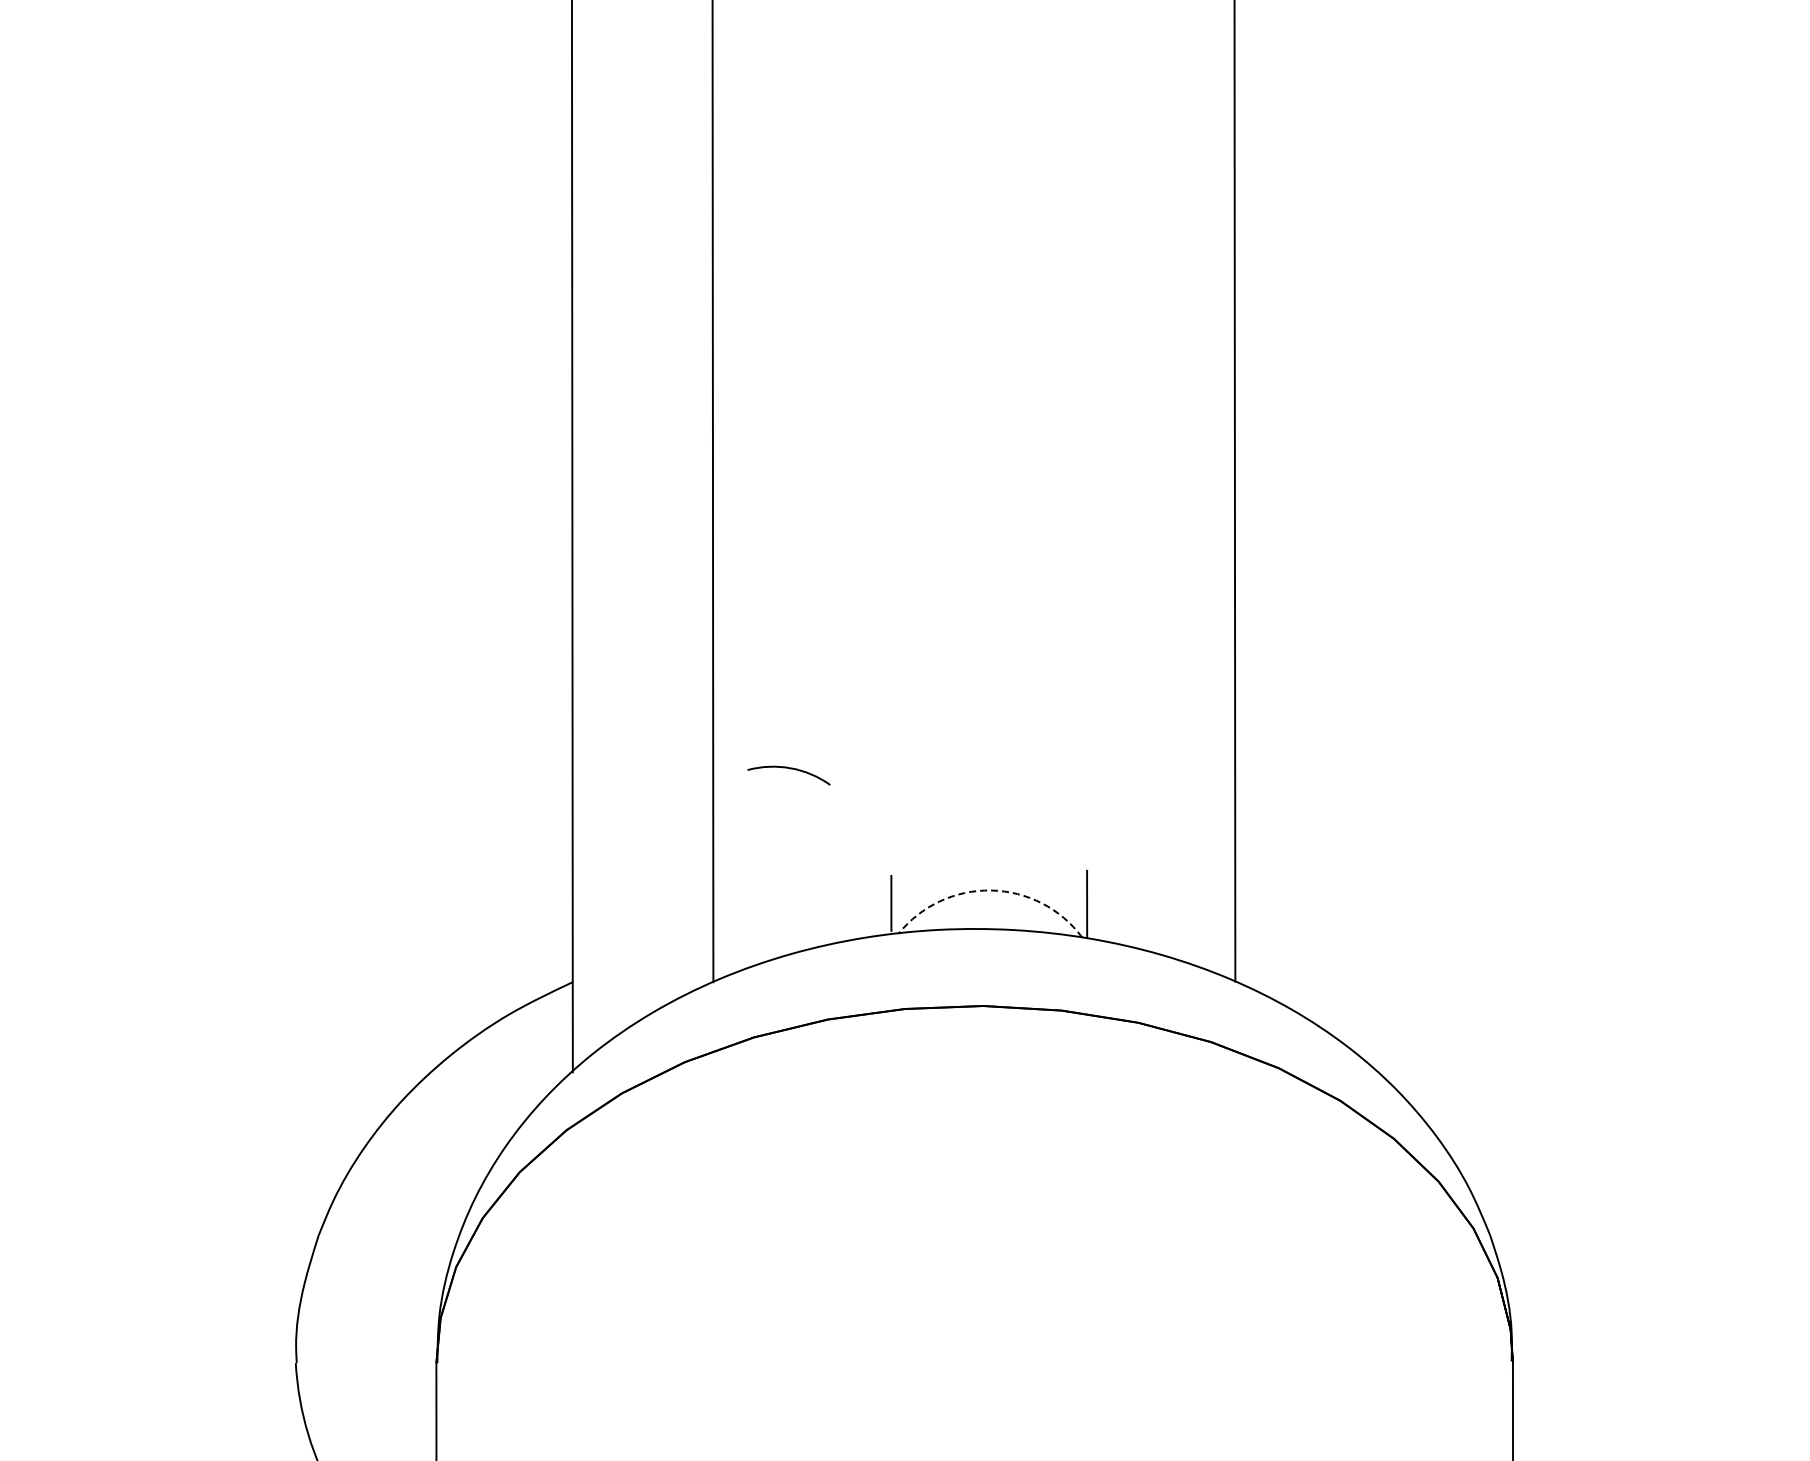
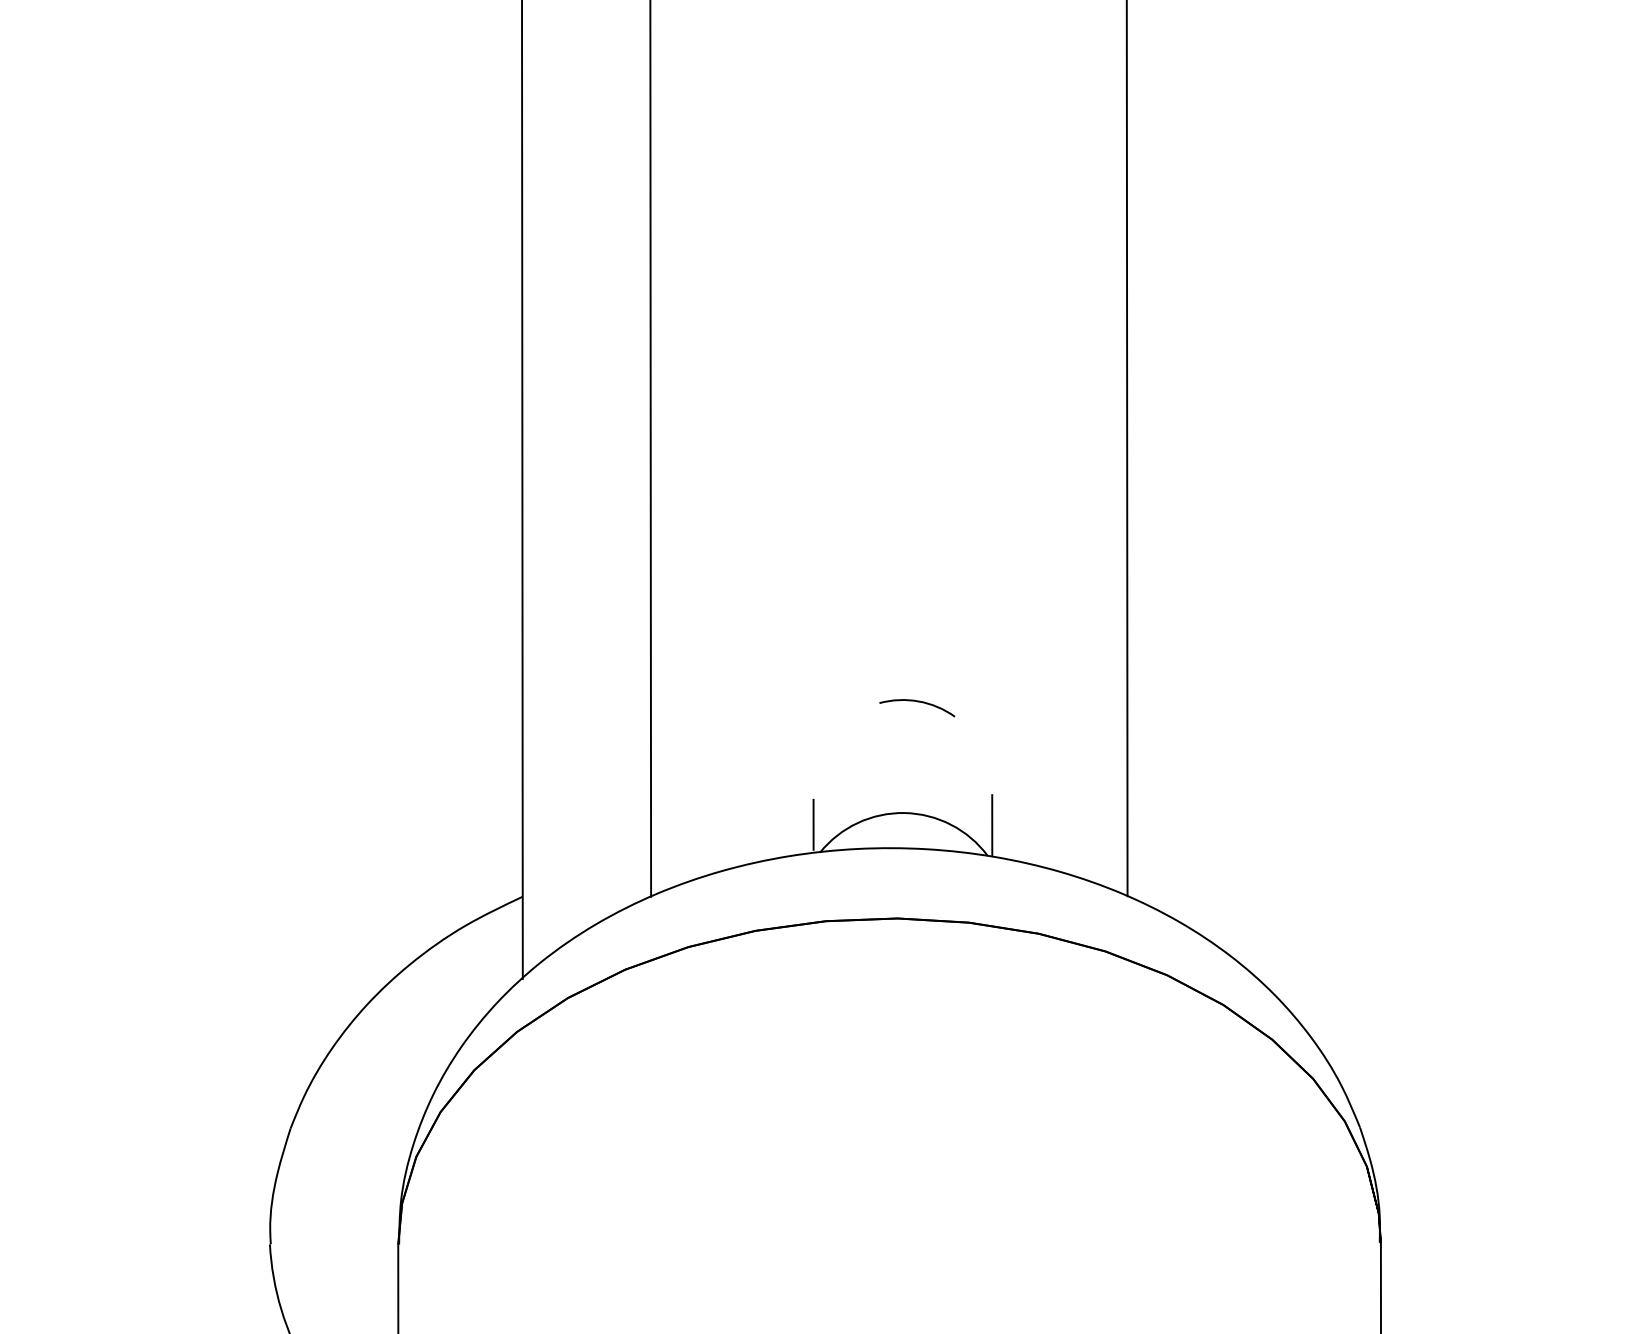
arc: (790, 769) -> (918, 702), moved
arc: (991, 890) -> (904, 813), dashed -> solid

